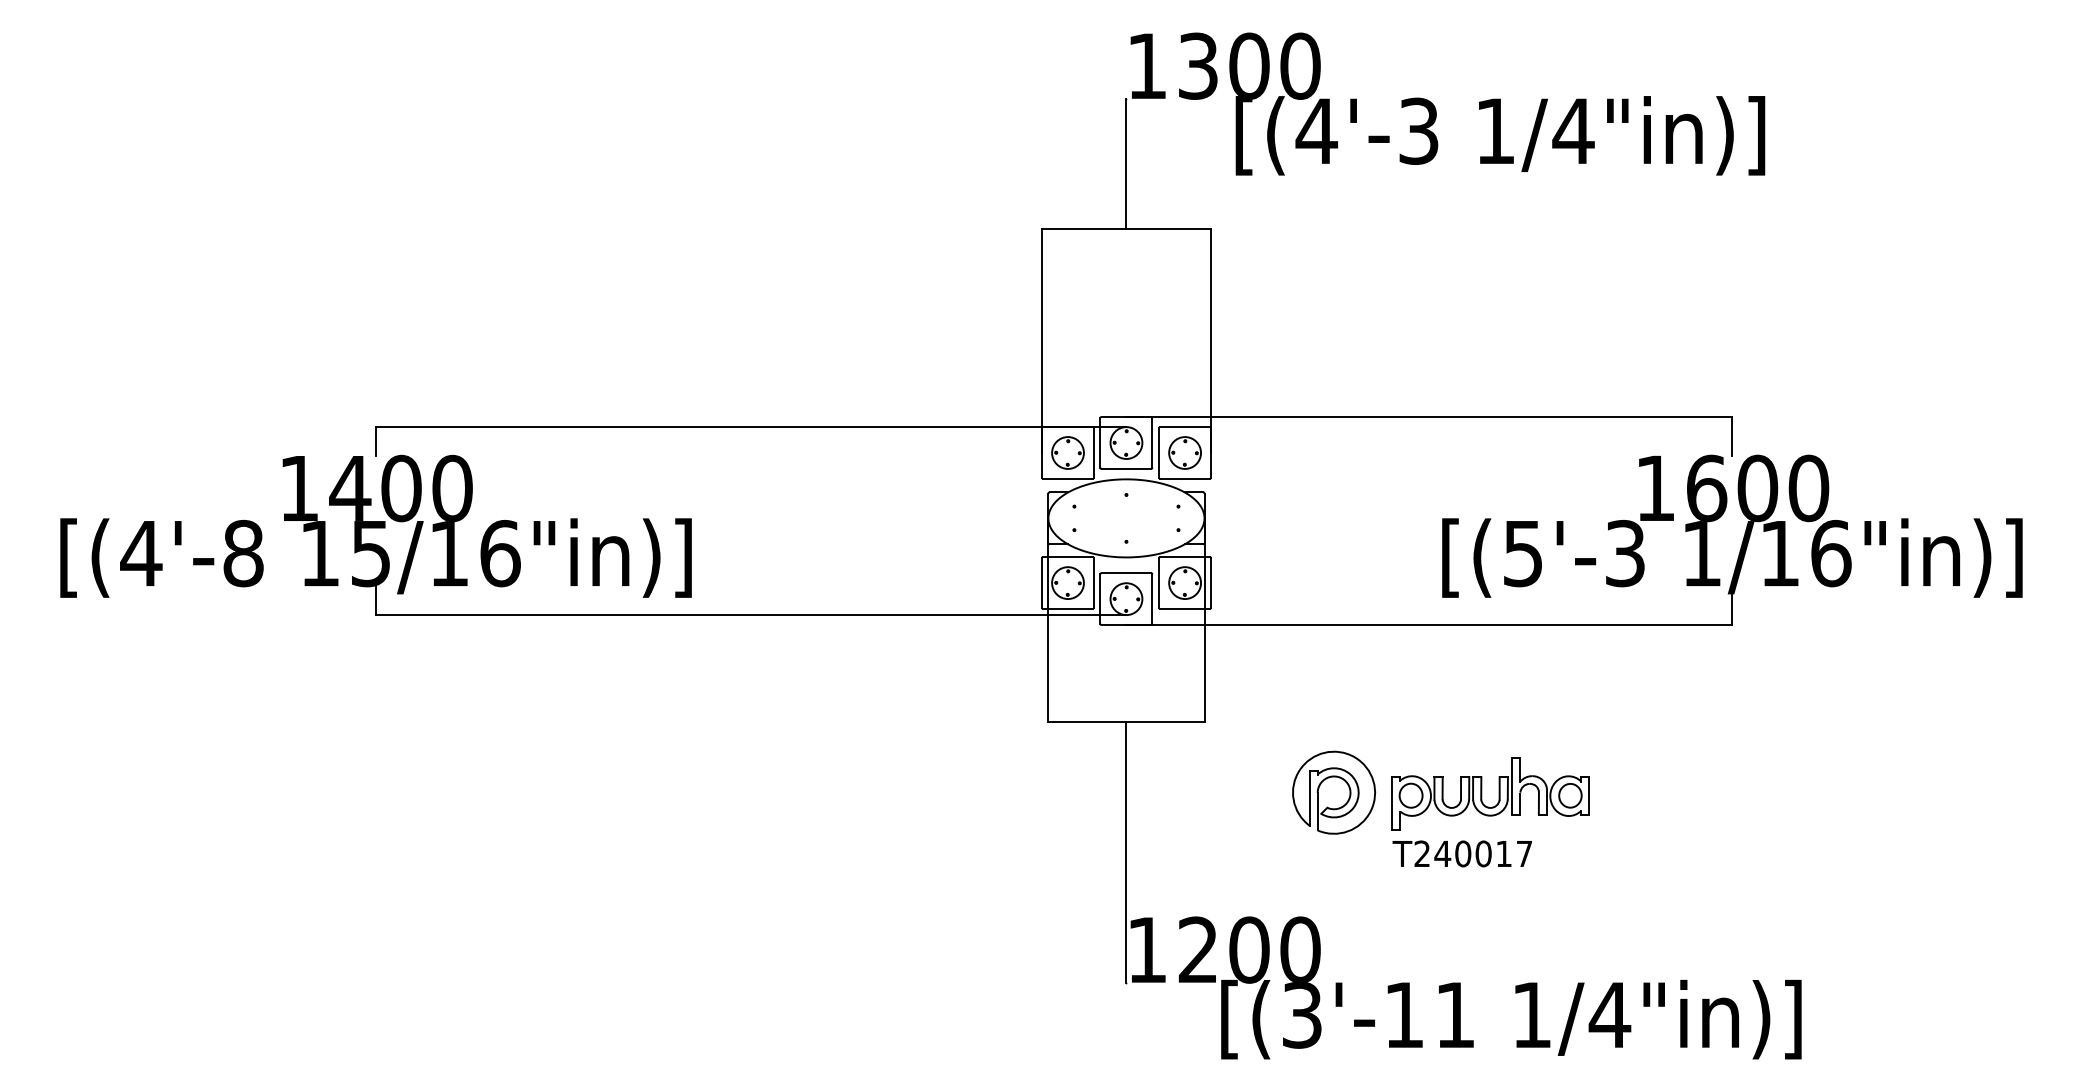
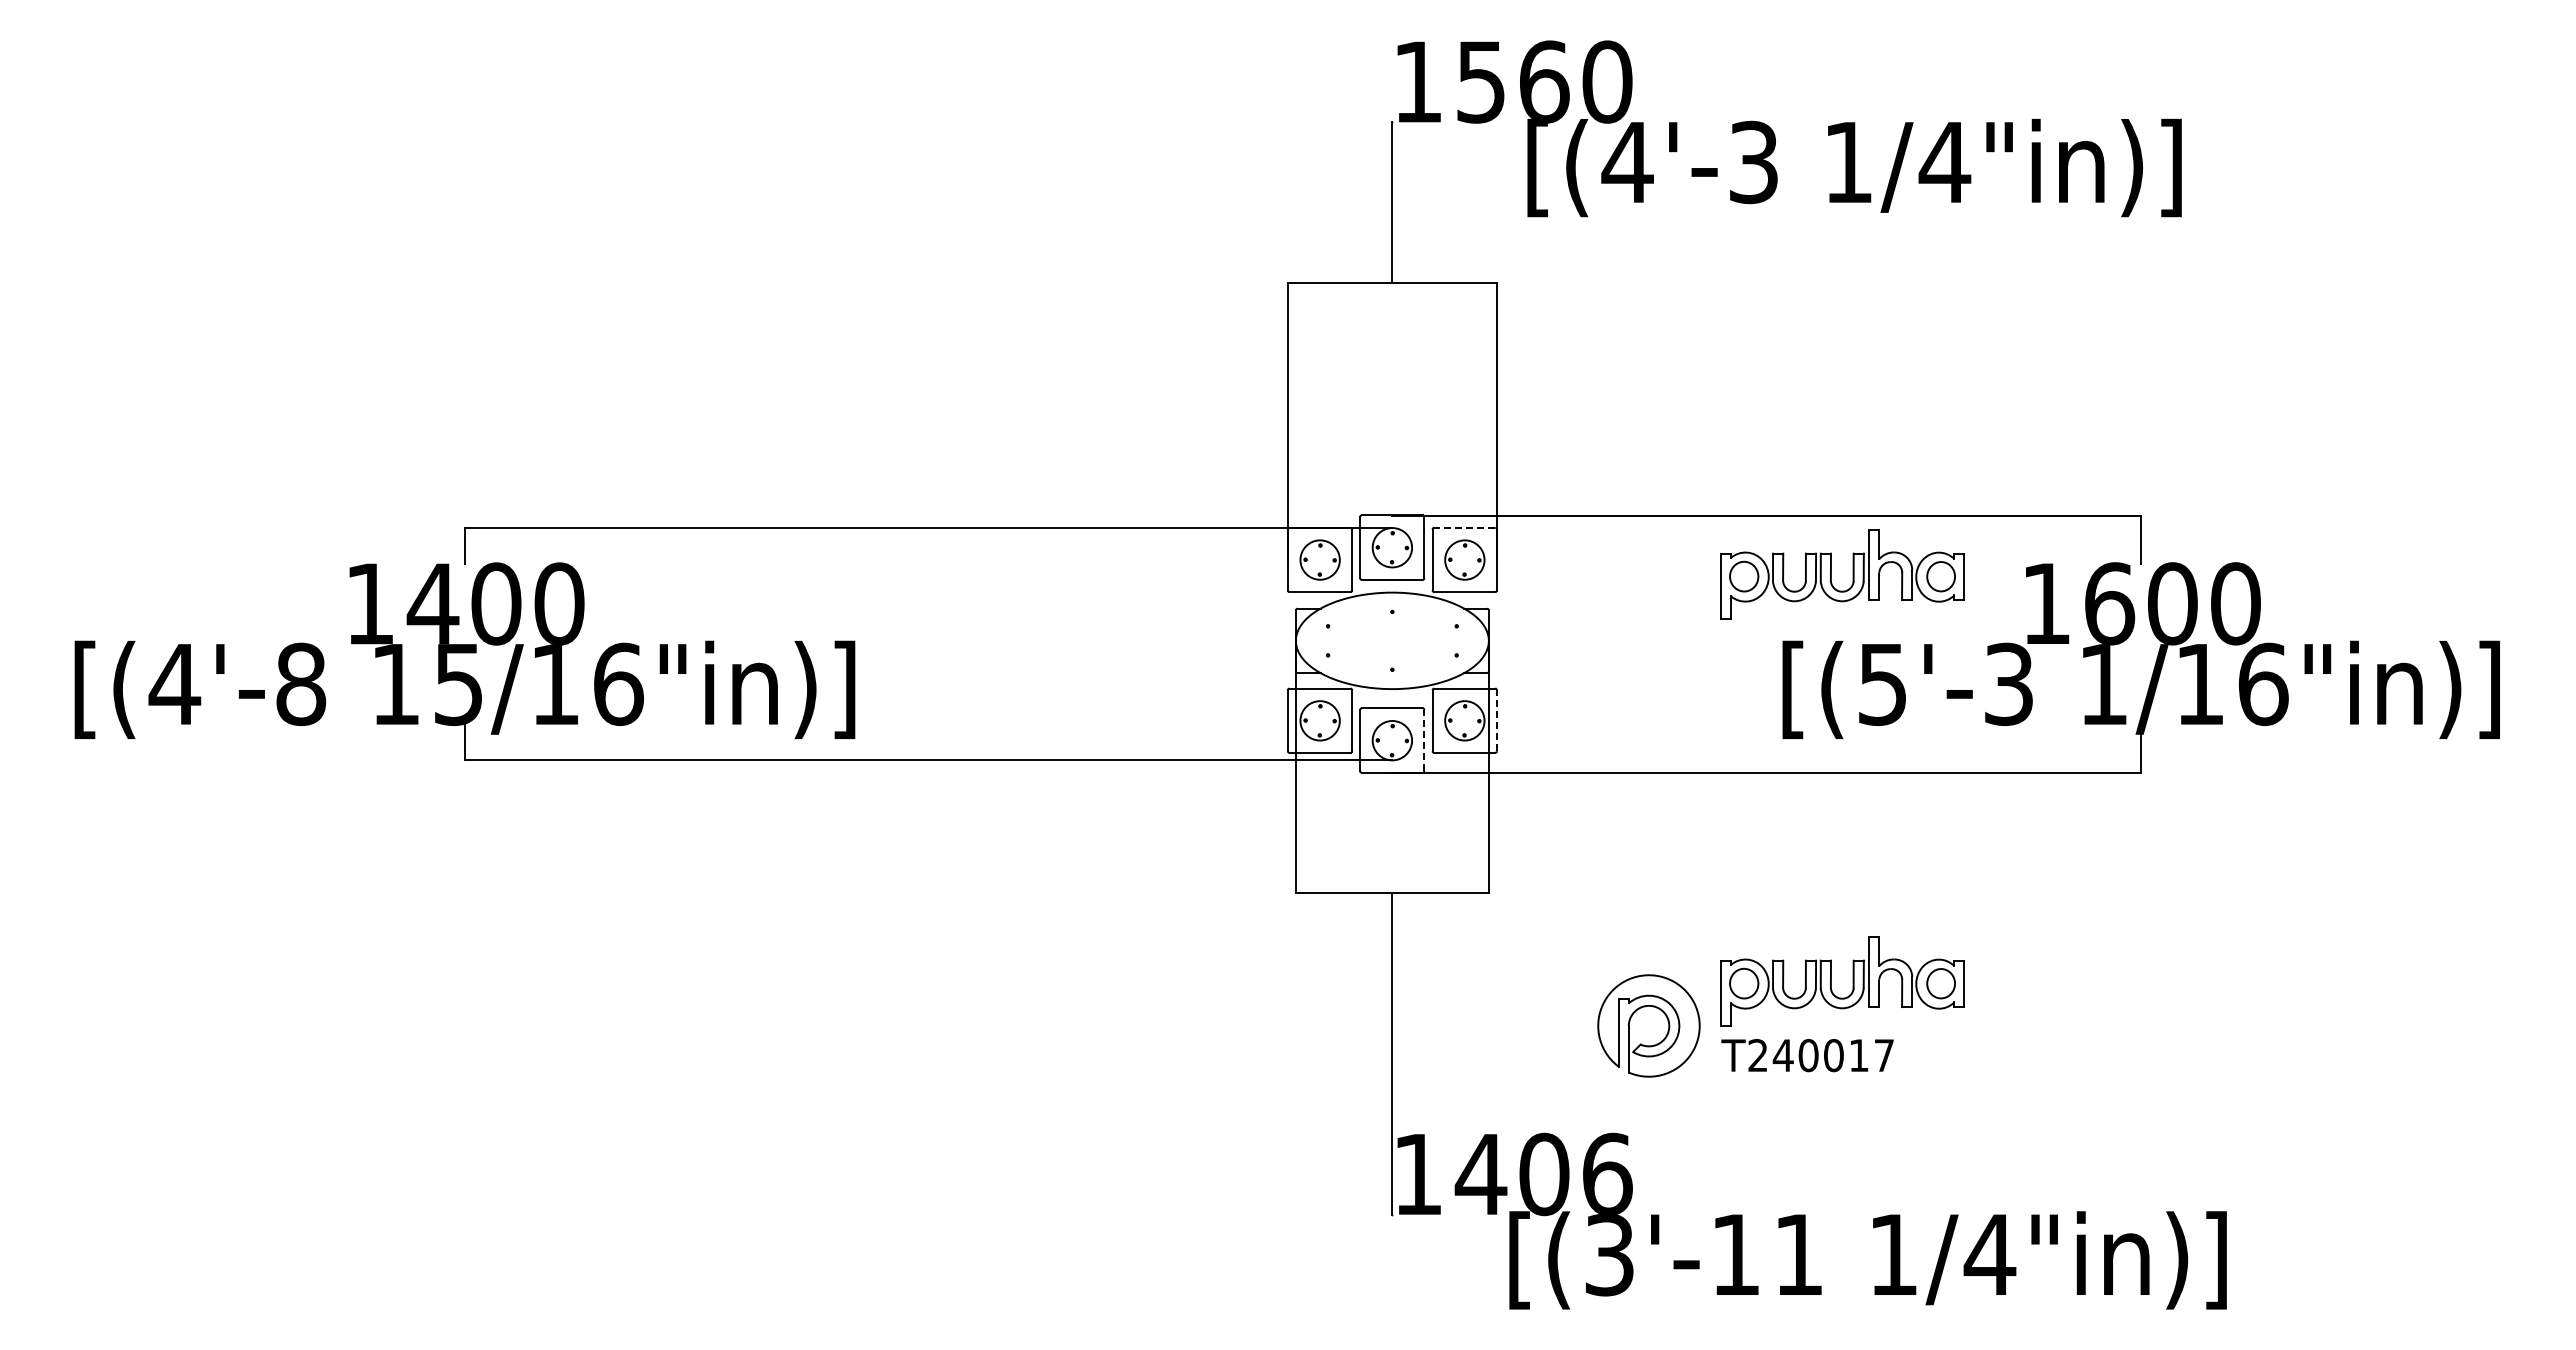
text: (1224, 65) -> (1513, 81), 1300 -> 1560
line: (1184, 426) -> (1464, 527), solid -> dashed
part: (1498, 464) -> (1852, 574), added
line: (1210, 582) -> (1496, 720), solid -> dashed
line: (1152, 598) -> (1424, 740), solid -> dashed
part: (1333, 792) -> (1648, 1025), moved
text: (1248, 949) -> (1543, 1173), 1200 -> 1406

